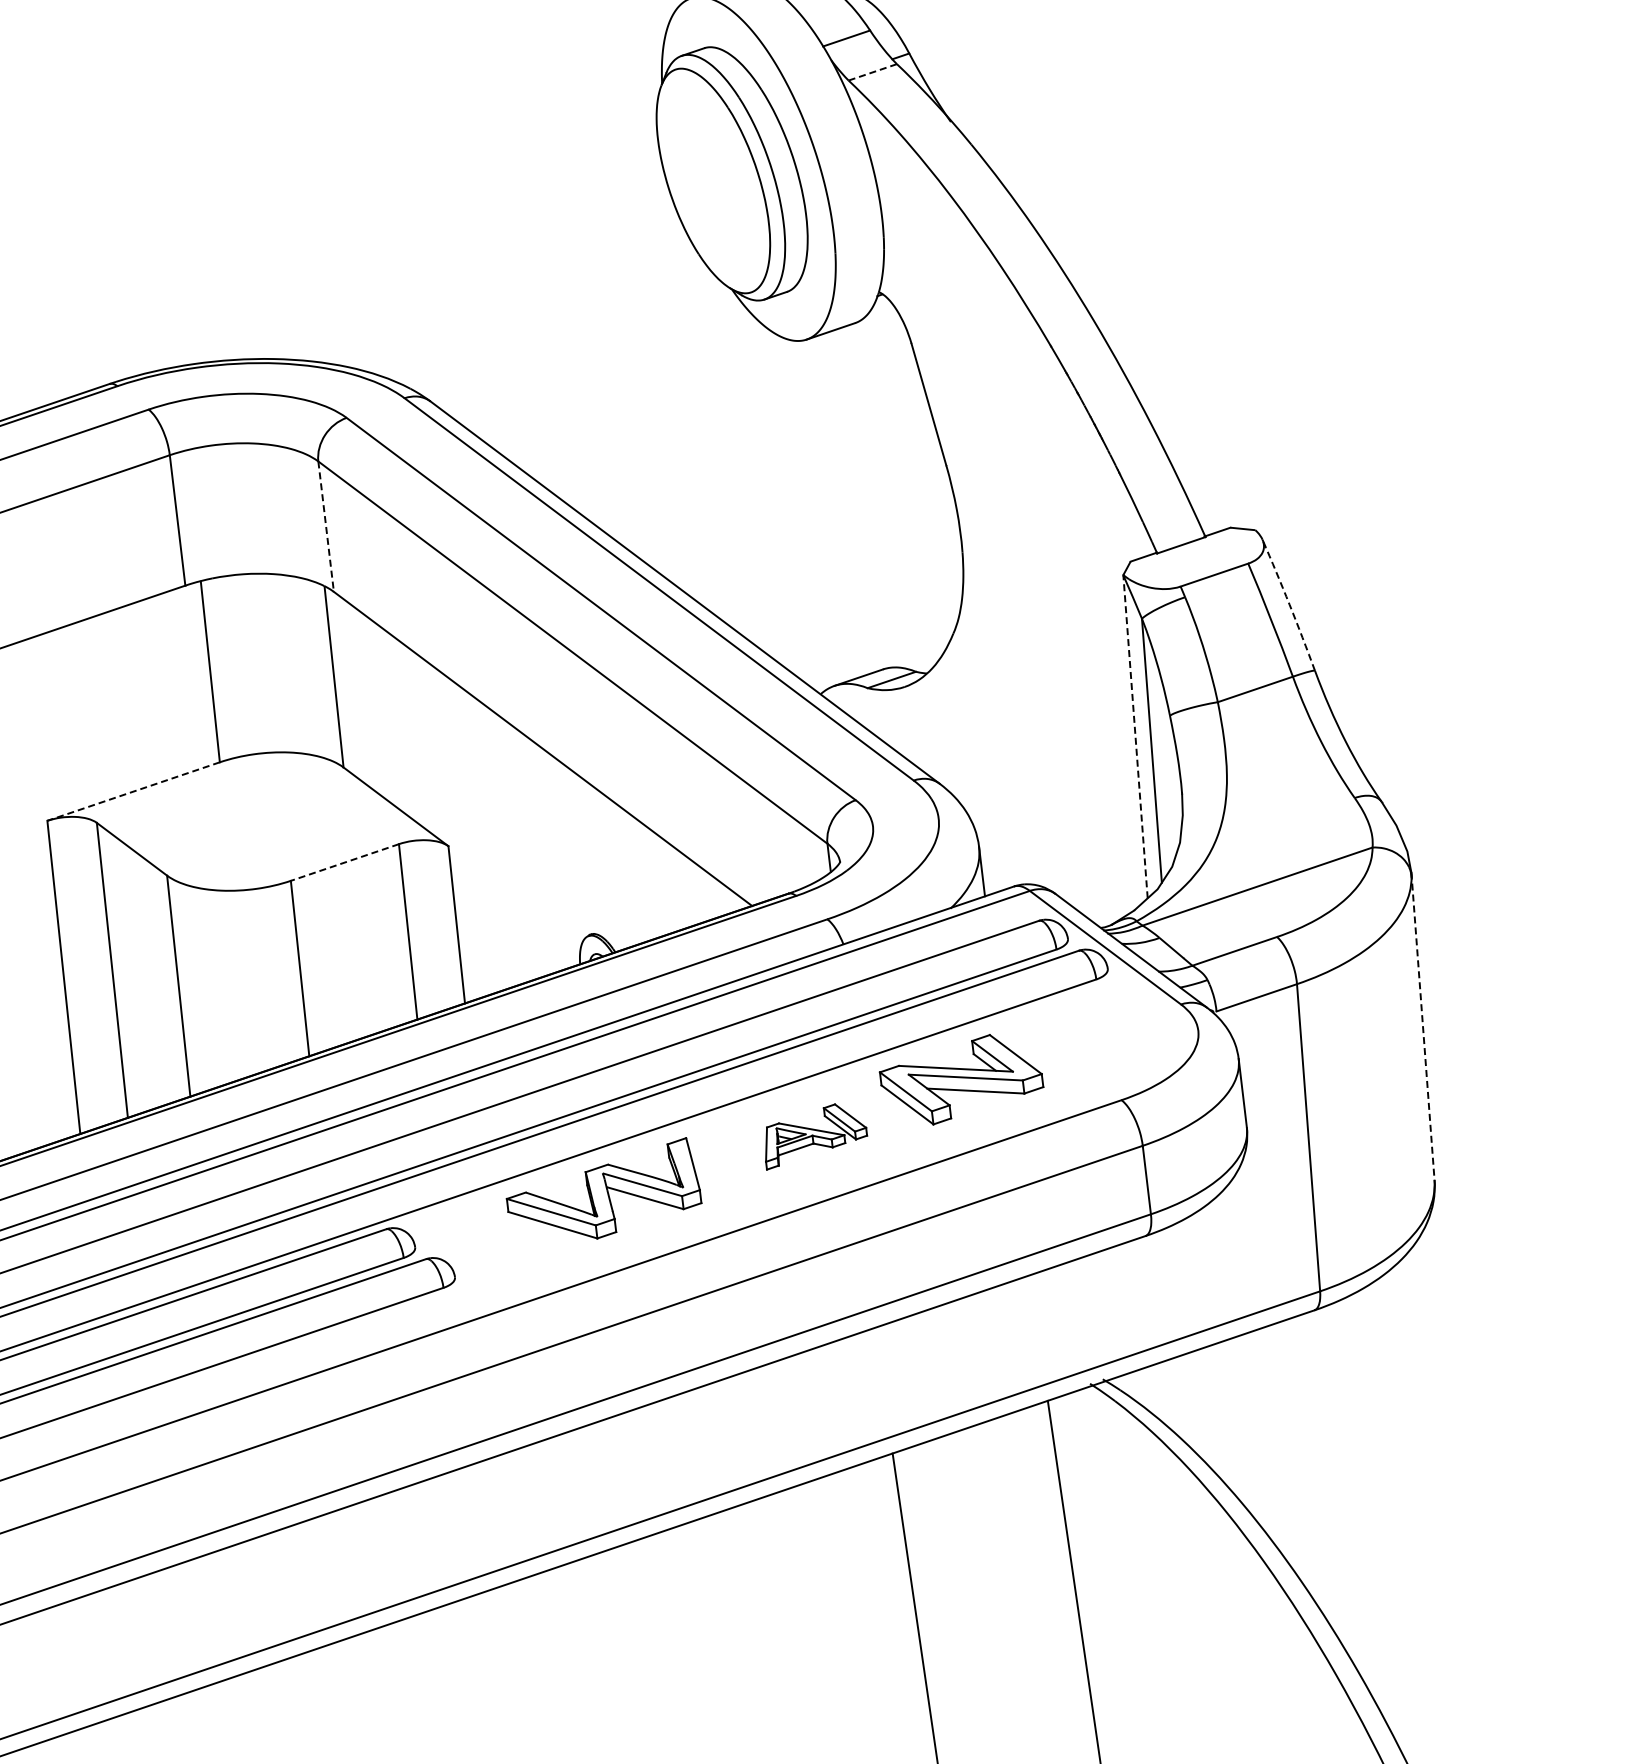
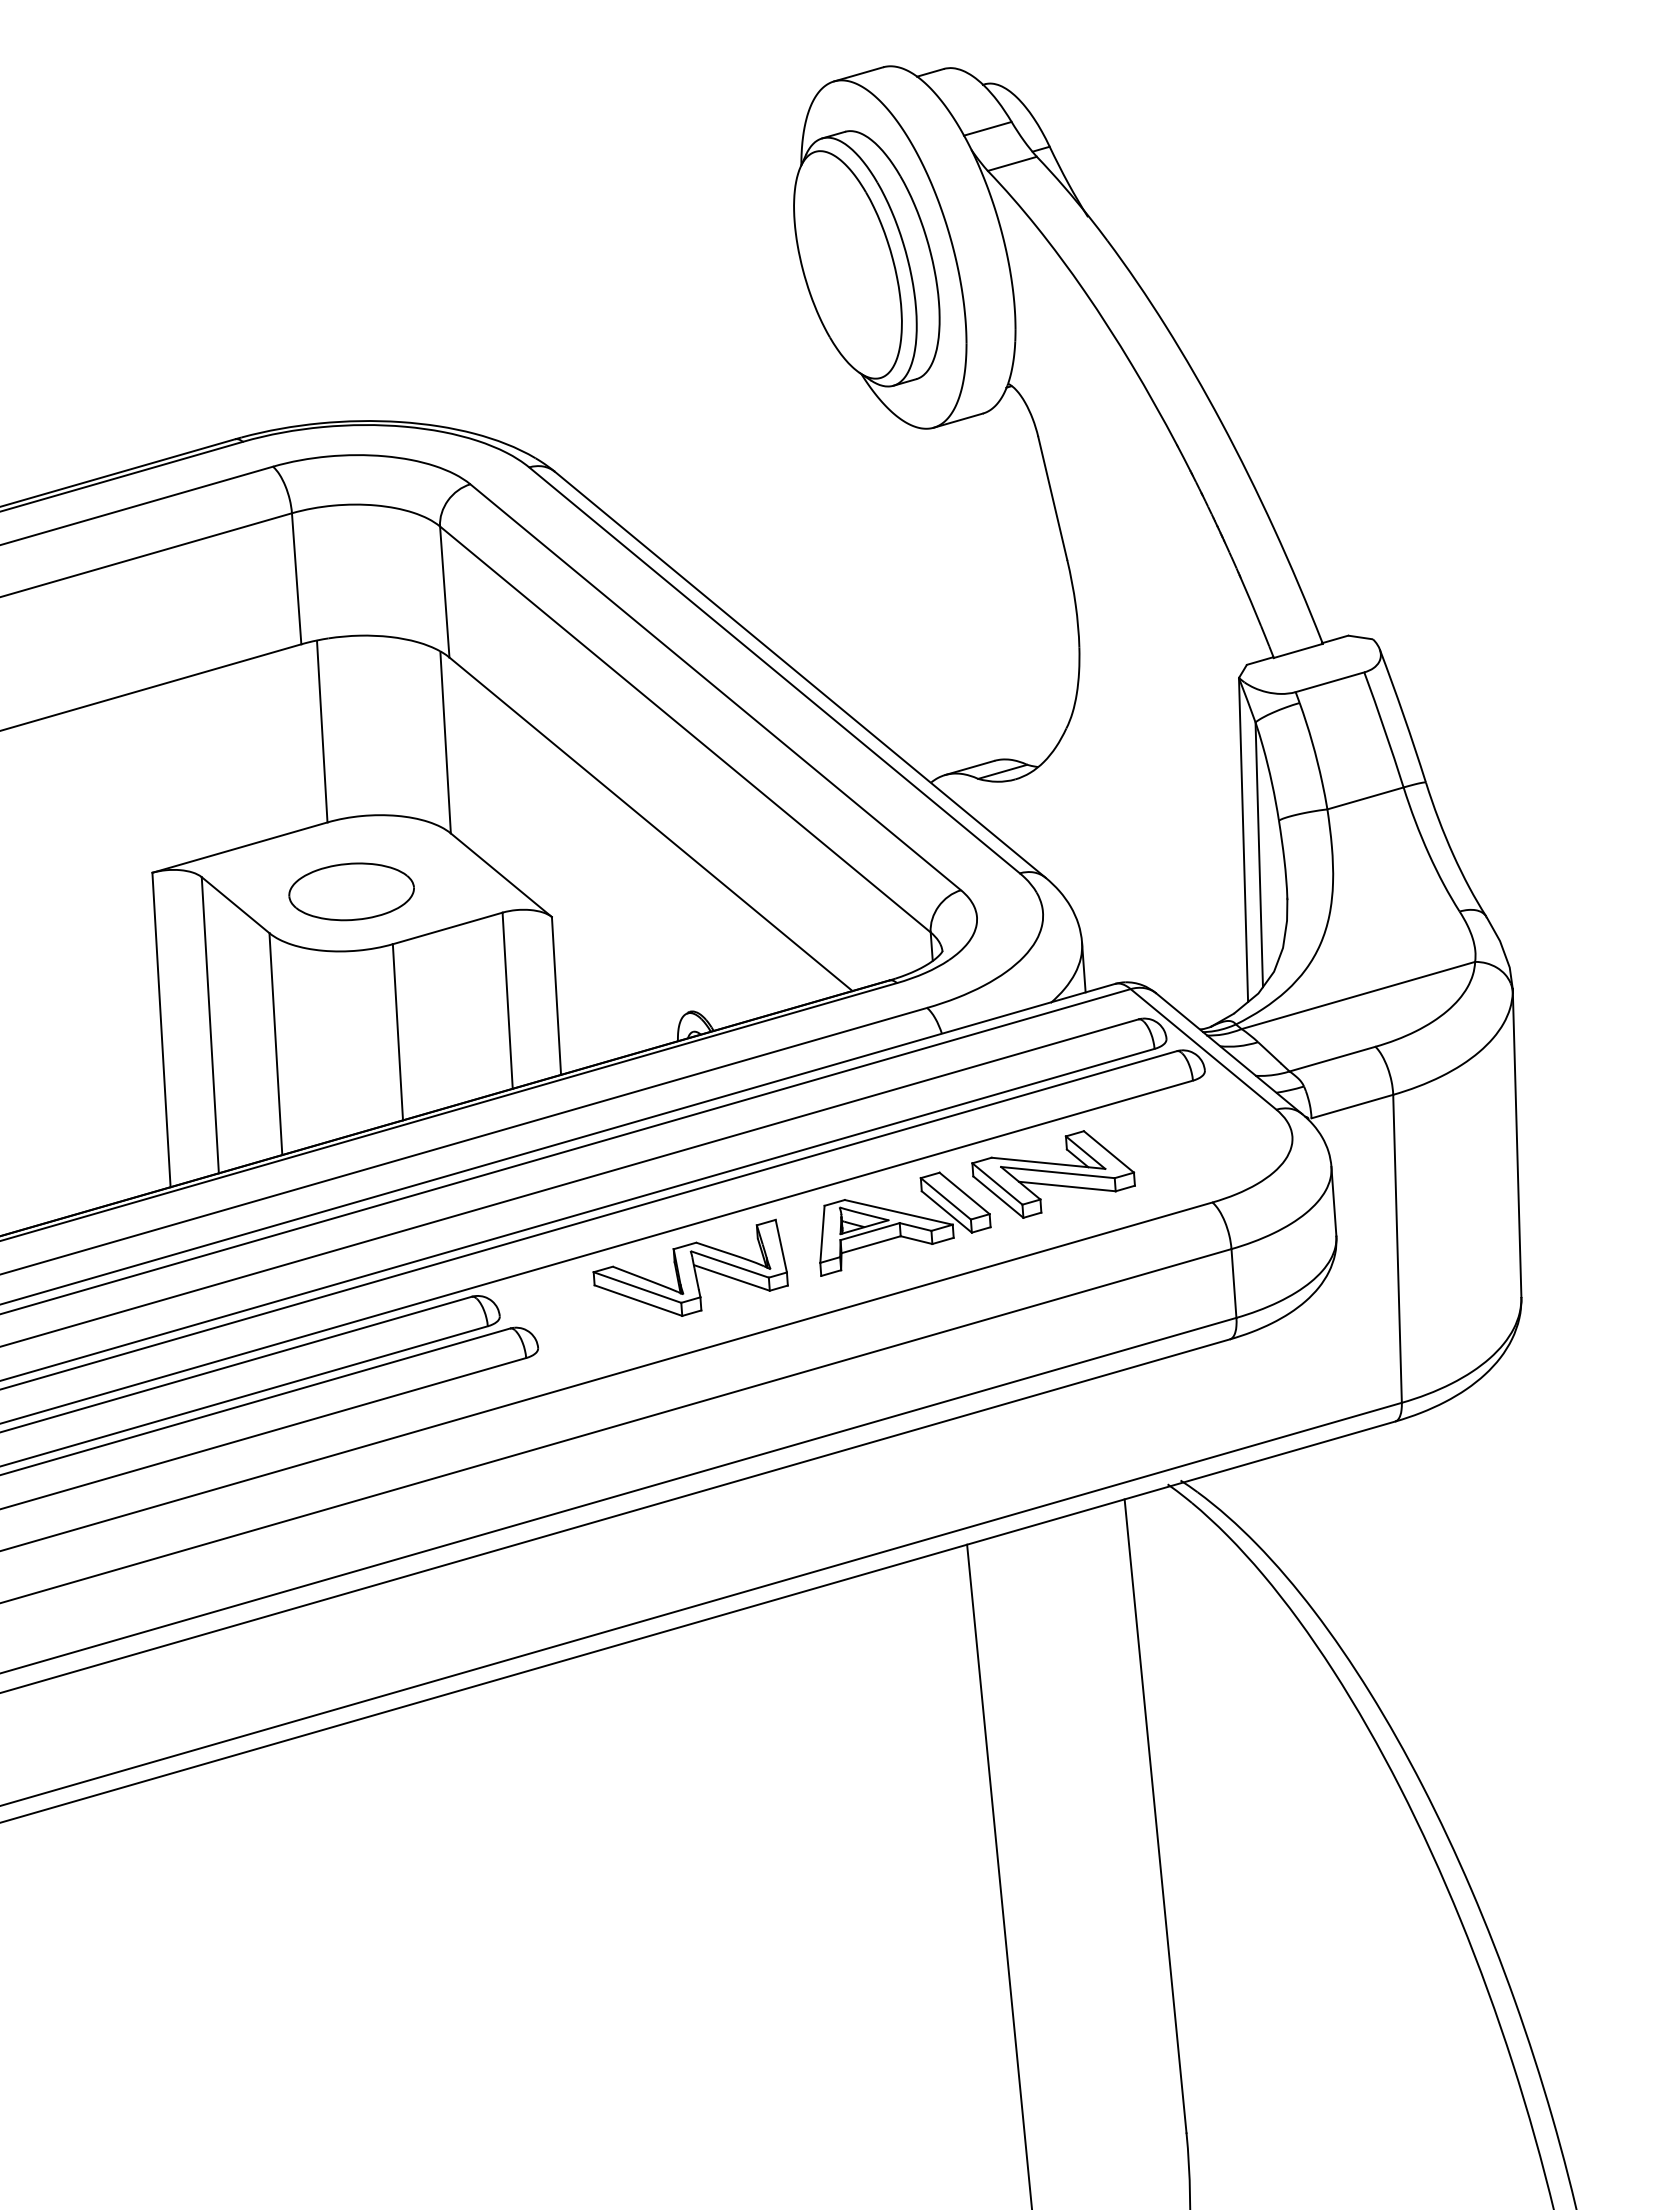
line: (872, 71) -> (1012, 163), dashed -> solid
line: (325, 527) -> (444, 592), dashed -> solid
arc: (1289, 604) -> (1403, 715), dashed -> solid
line: (1135, 737) -> (1243, 840), dashed -> solid
line: (133, 791) -> (239, 847), dashed -> solid
part: (247, 830) -> (351, 891), added
line: (344, 862) -> (447, 928), dashed -> solid
line: (1423, 1026) -> (1517, 1143), dashed -> solid
part: (815, 1135) -> (905, 1223), size x1.67

